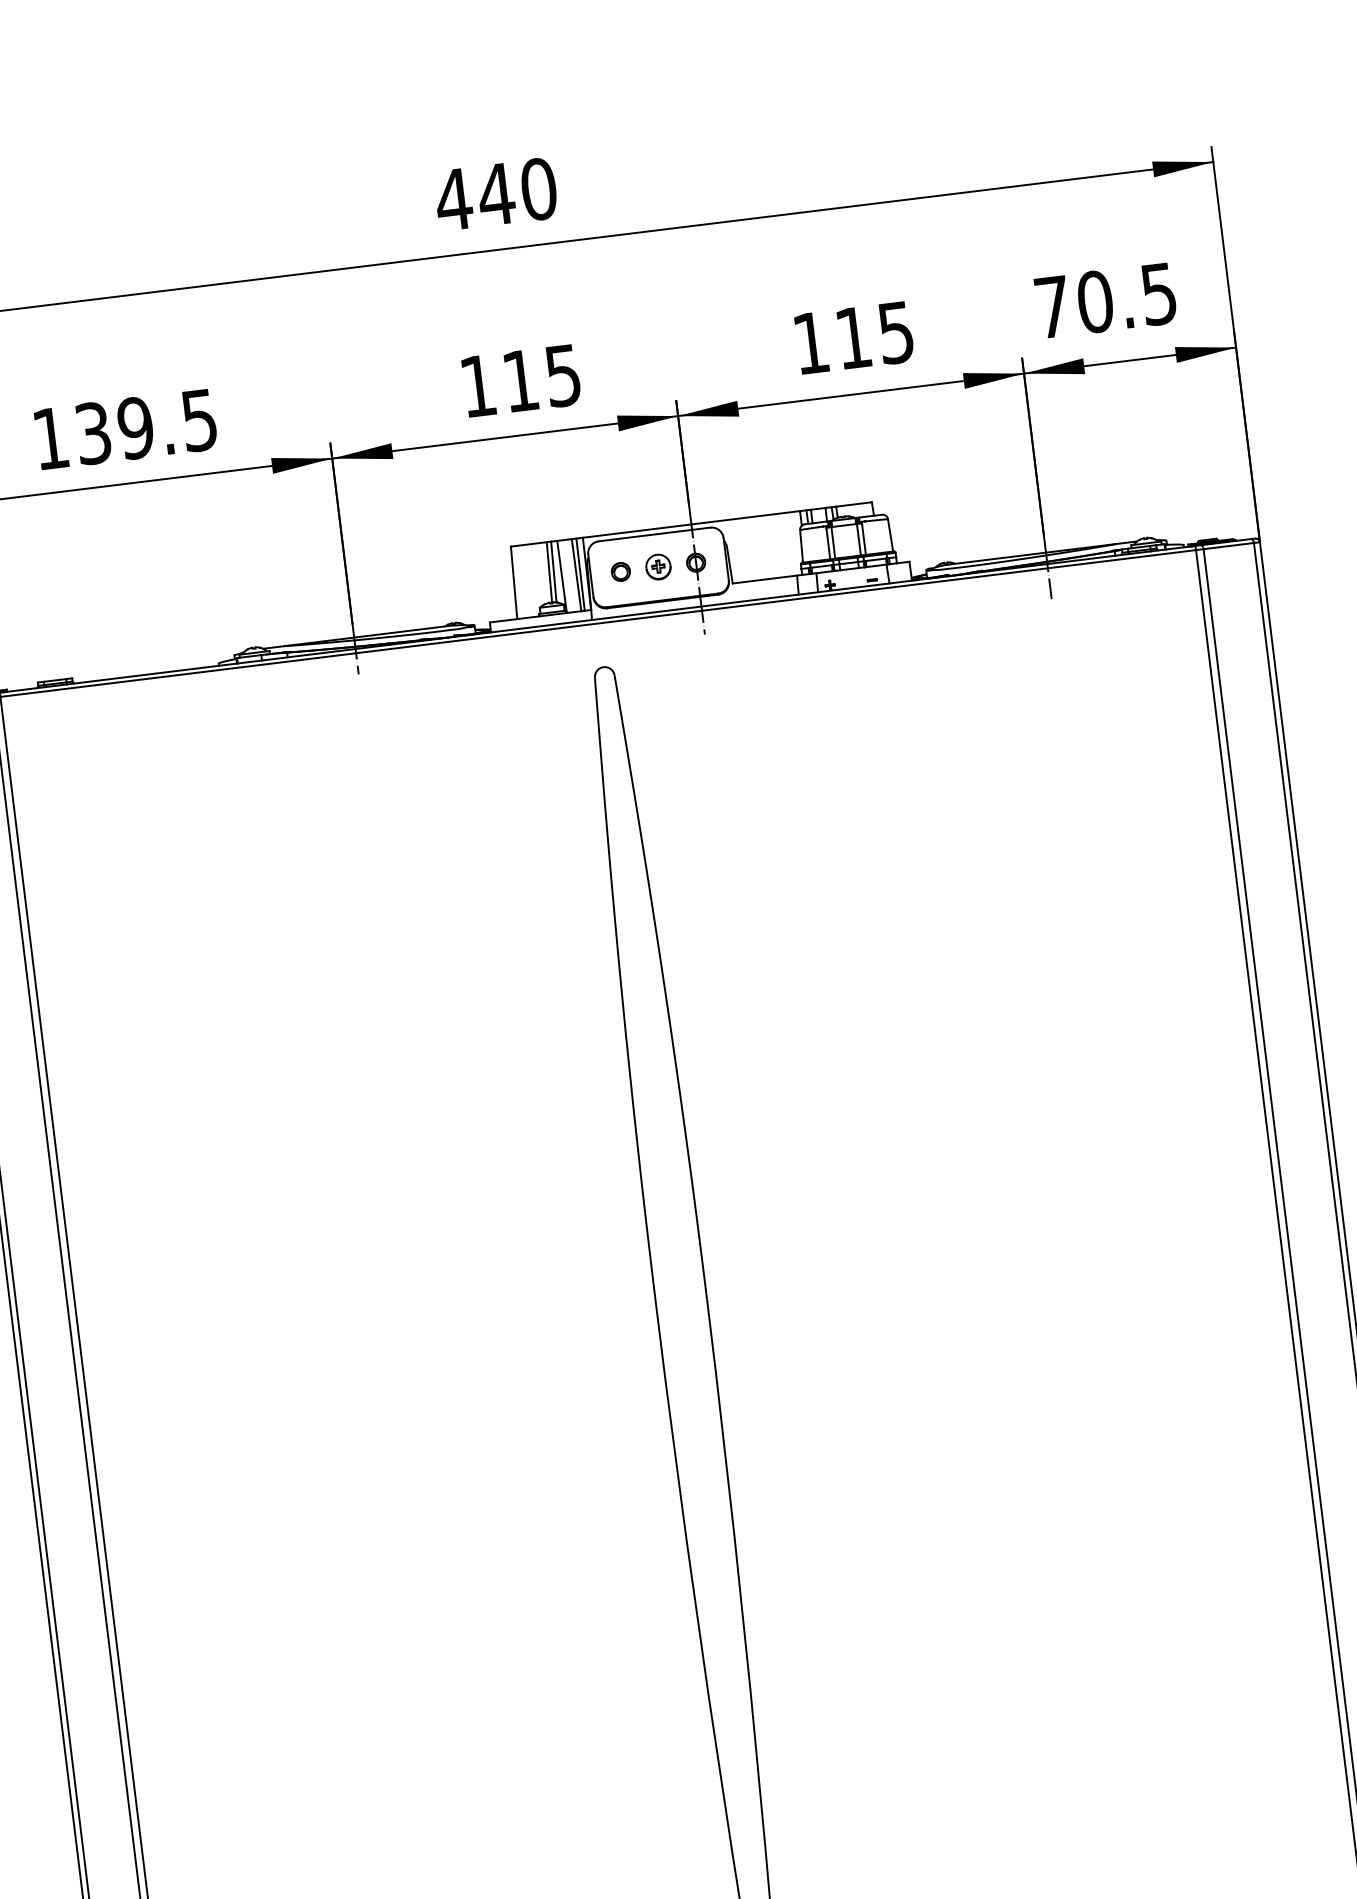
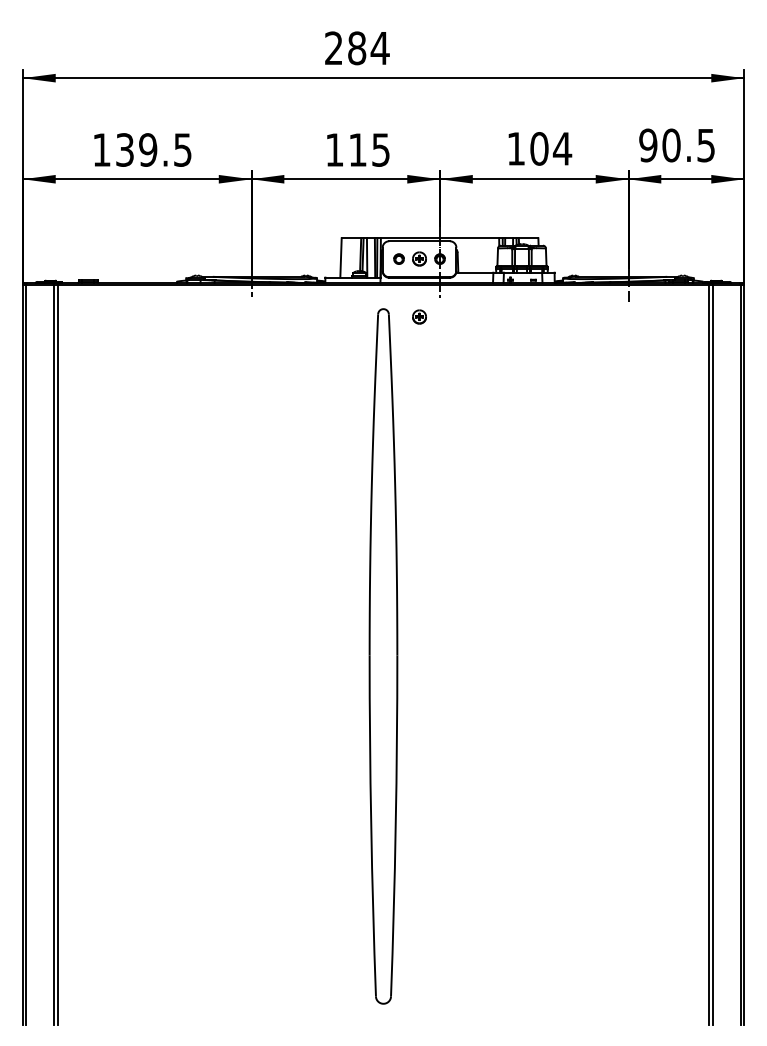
text: (495, 194) -> (356, 48), 440 -> 284
text: (1053, 307) -> (648, 145), 70.5 -> 90.5
text: (875, 334) -> (551, 148), 115 -> 104
part: (671, 672) -> (419, 316), added

